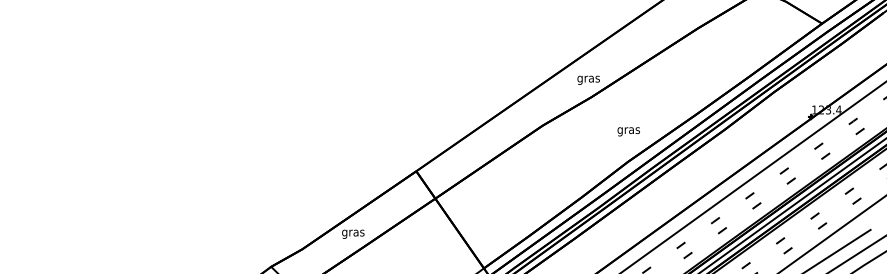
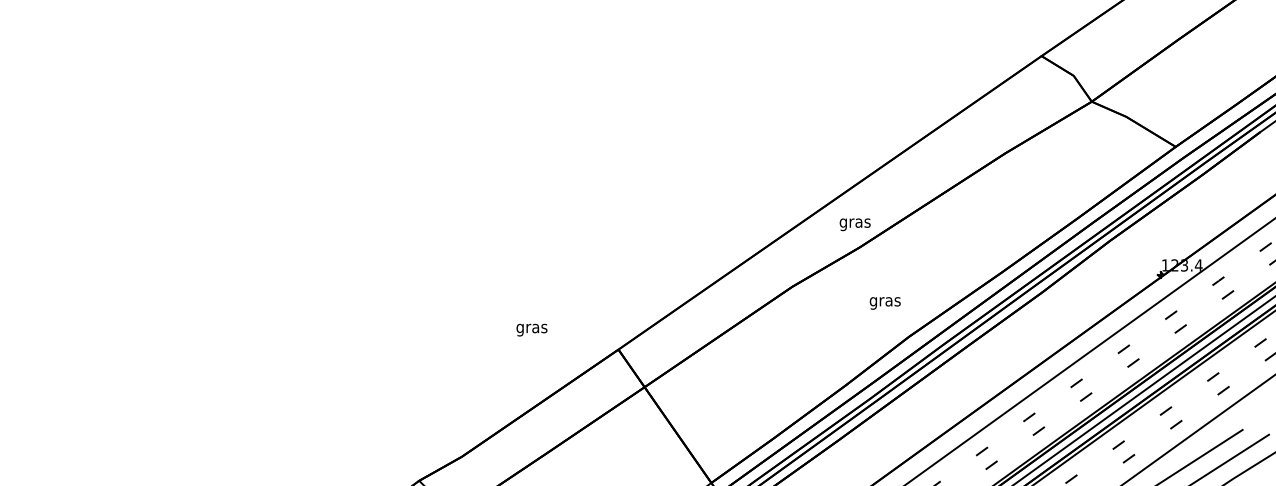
text: (628, 131) -> (884, 303), moved
text: (352, 233) -> (531, 329), moved

